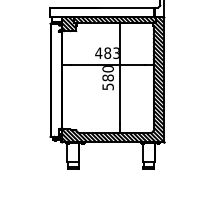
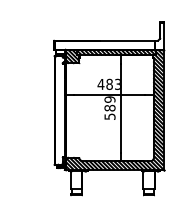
text: (107, 68) -> (109, 99), 580 -> 589

